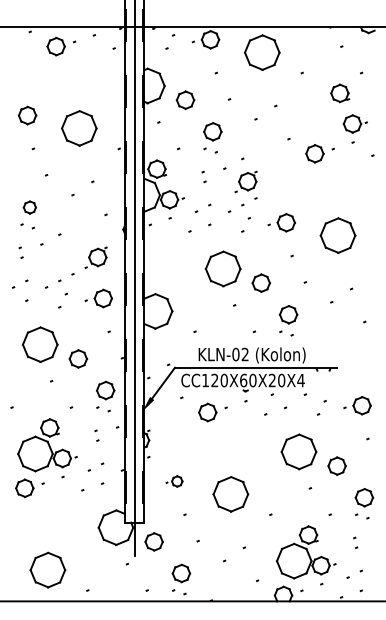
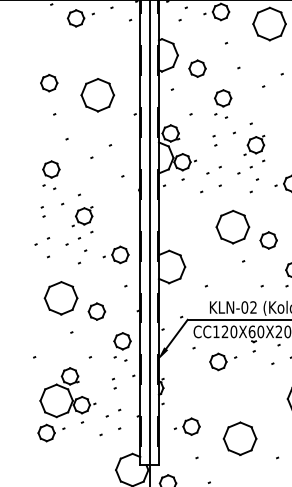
part: (29, 207) -> (51, 169), size x1.43
part: (95, 257) -> (82, 216), moved
part: (174, 481) -> (187, 426), size x1.67

